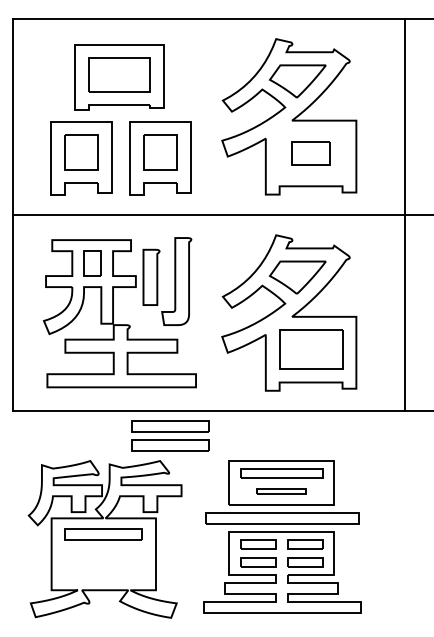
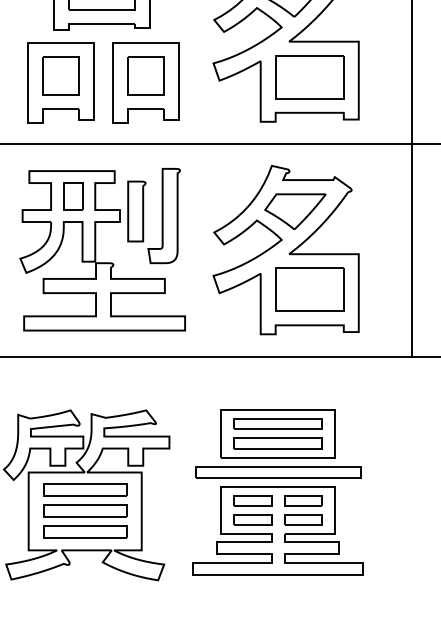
part: (311, 153) -> (310, 77), size x1.67
part: (170, 435) -> (84, 521), moved
part: (281, 491) -> (277, 443), size x1.67

